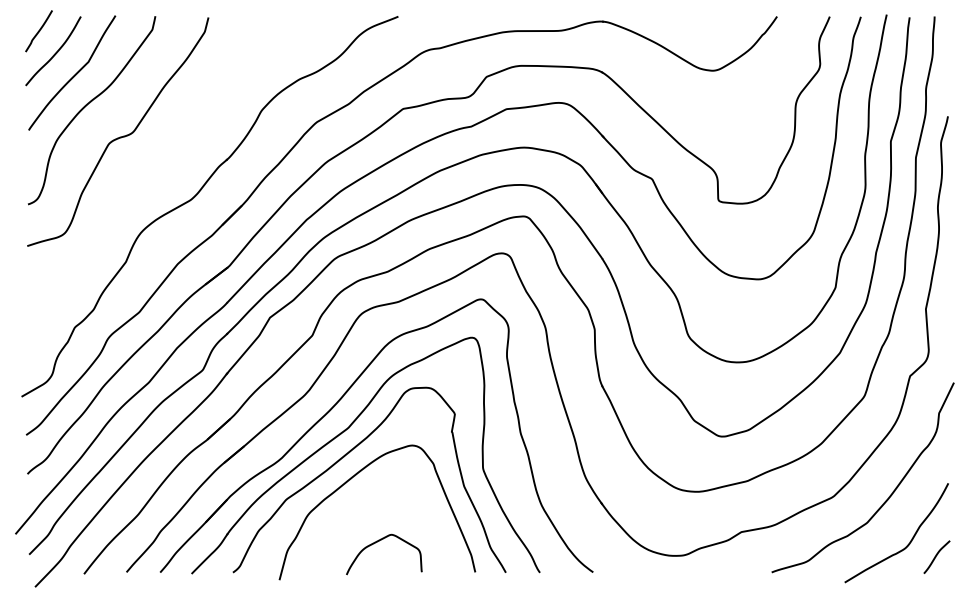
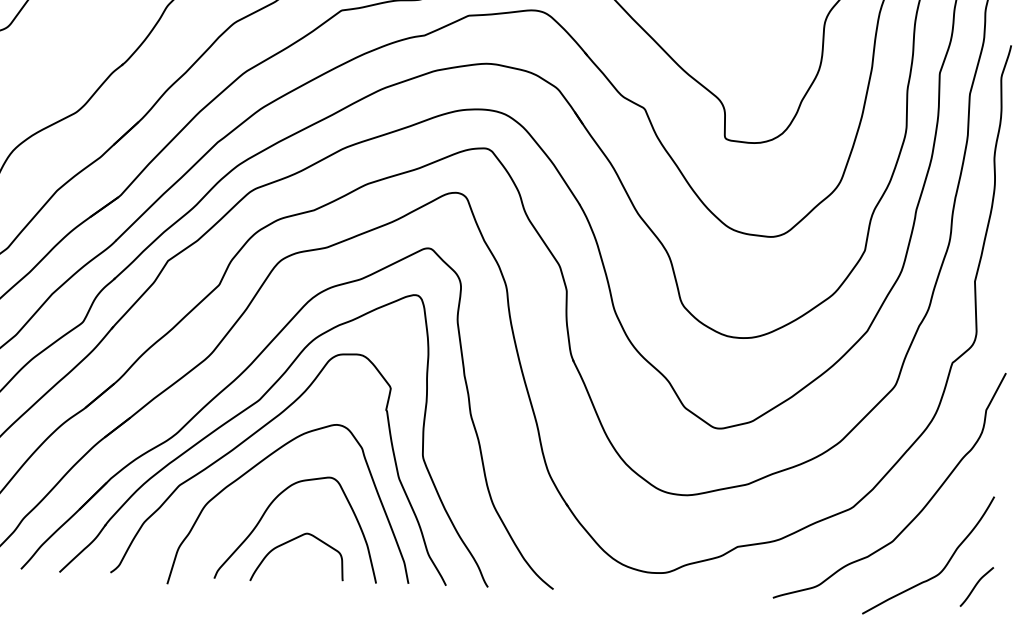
curve: (360, 514) -> (269, 507), added

